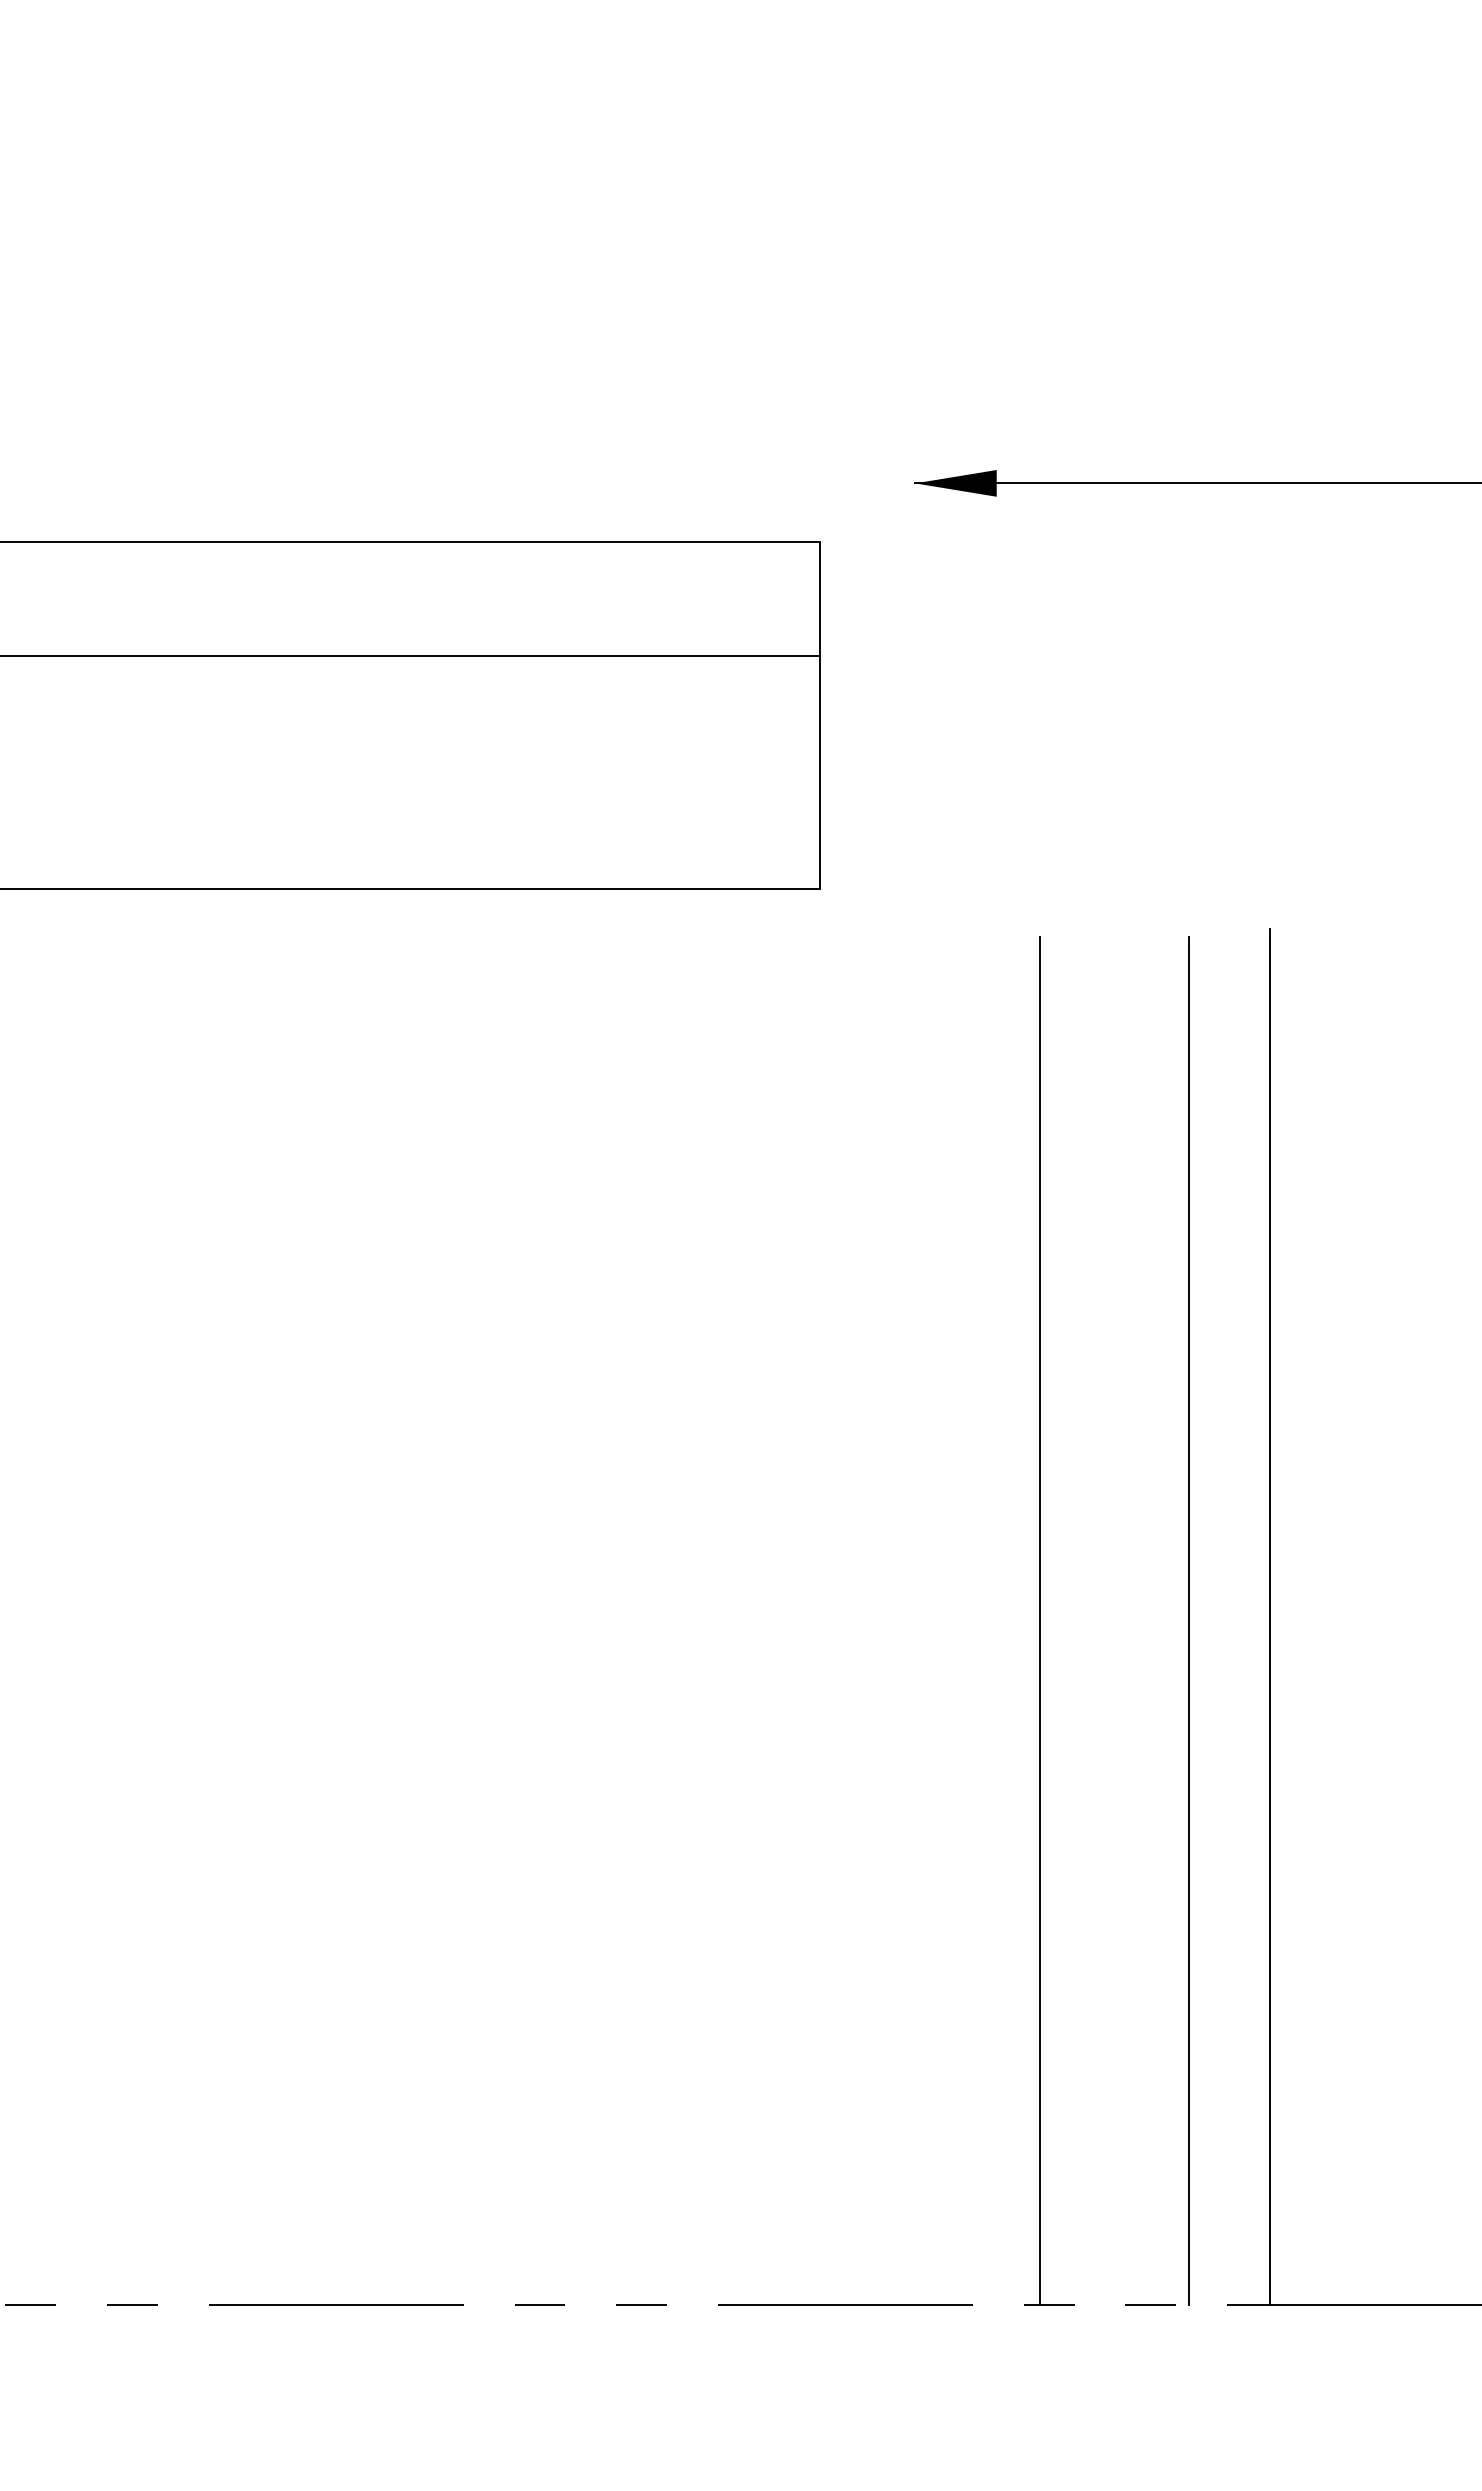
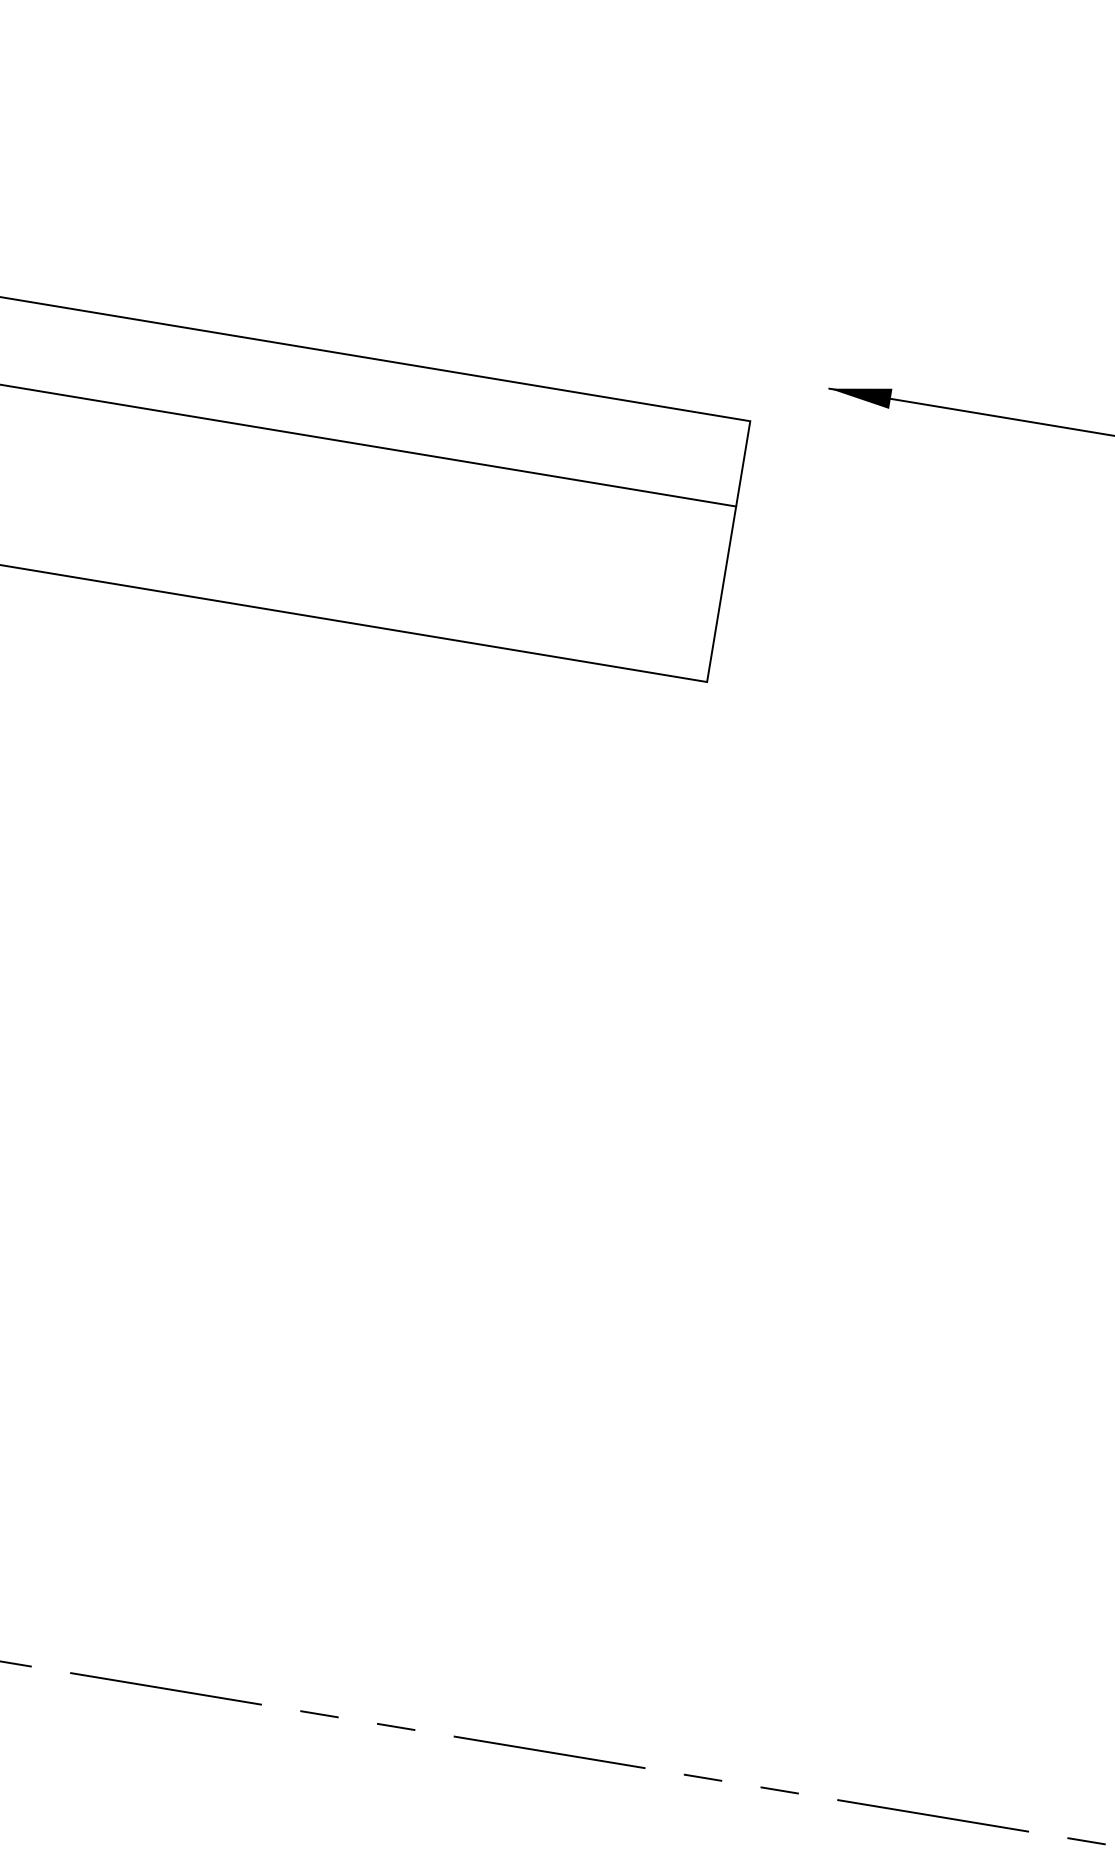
line: (1270, 1616) -> (955, 1286), removed
line: (1040, 1620) -> (781, 1260), removed
line: (1188, 1620) -> (893, 1279), removed

